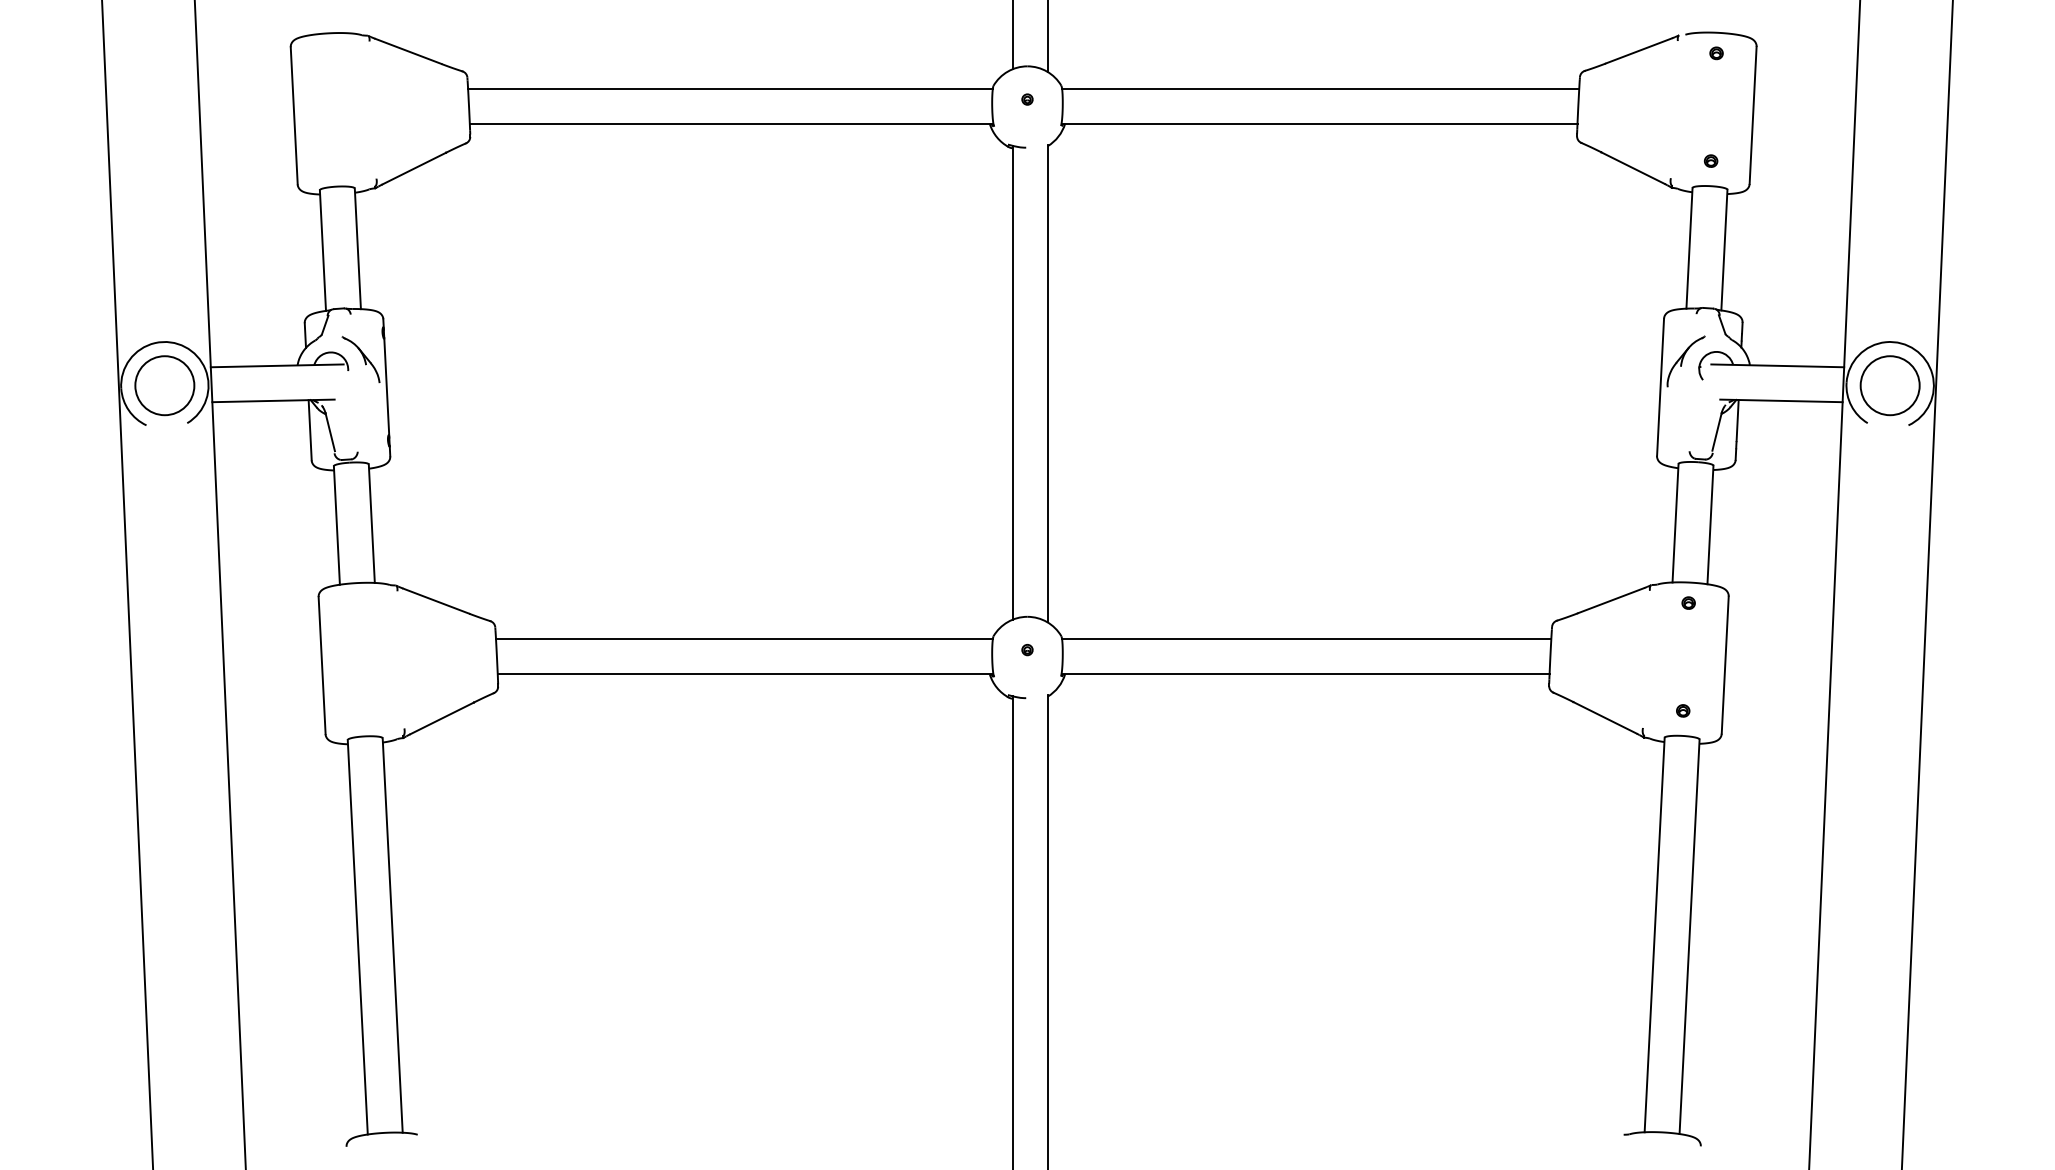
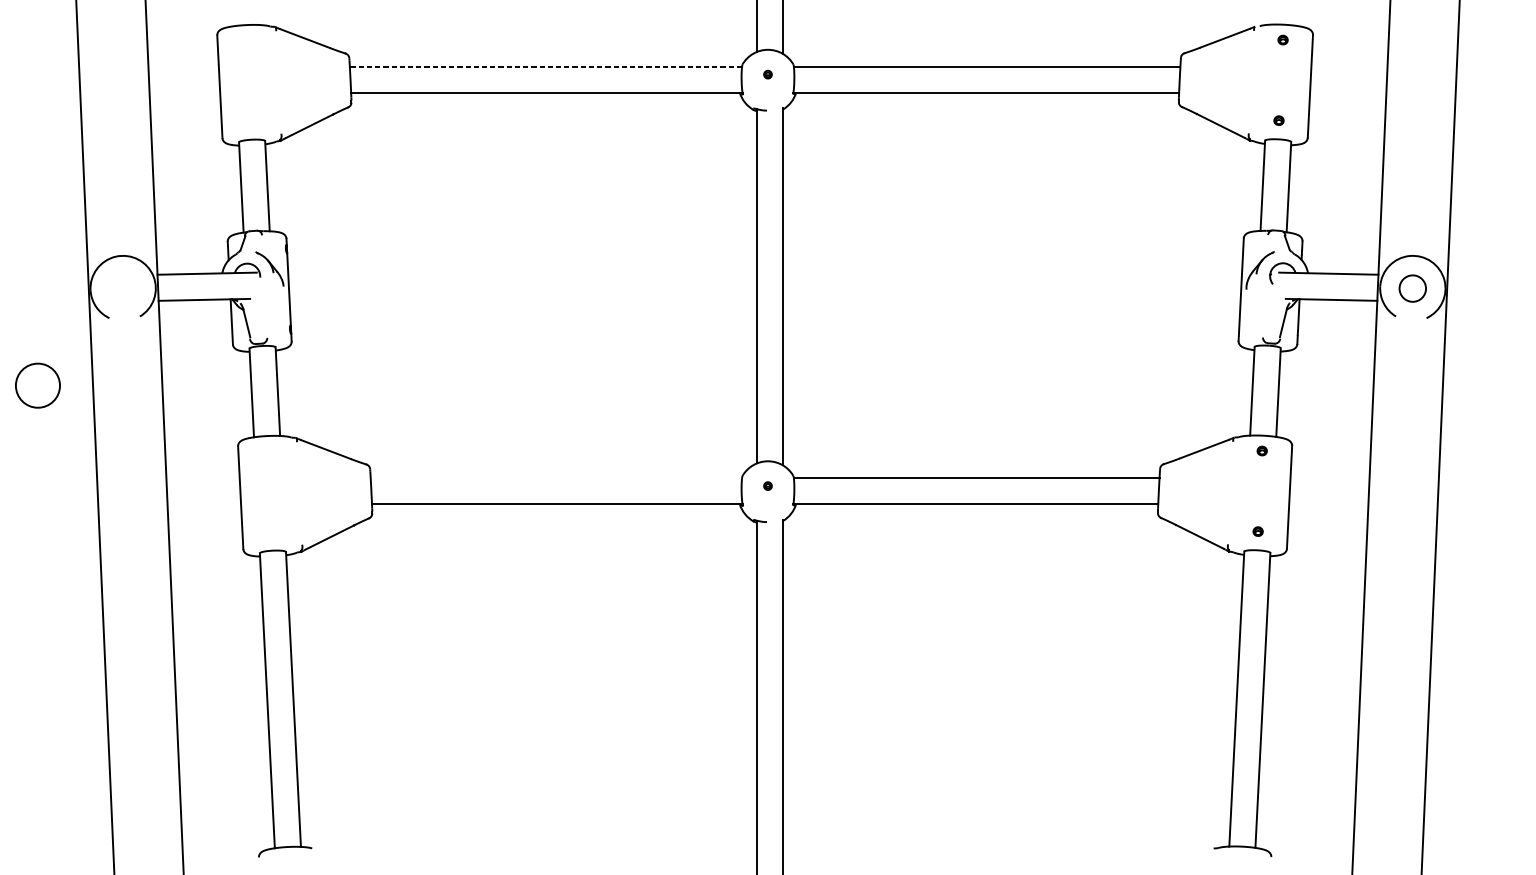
line: (730, 88) -> (545, 66), solid -> dashed
circle: (164, 385) -> (37, 385), moved
circle: (1889, 385) -> (1412, 288), size x0.6
line: (744, 639) -> (556, 478), removed

